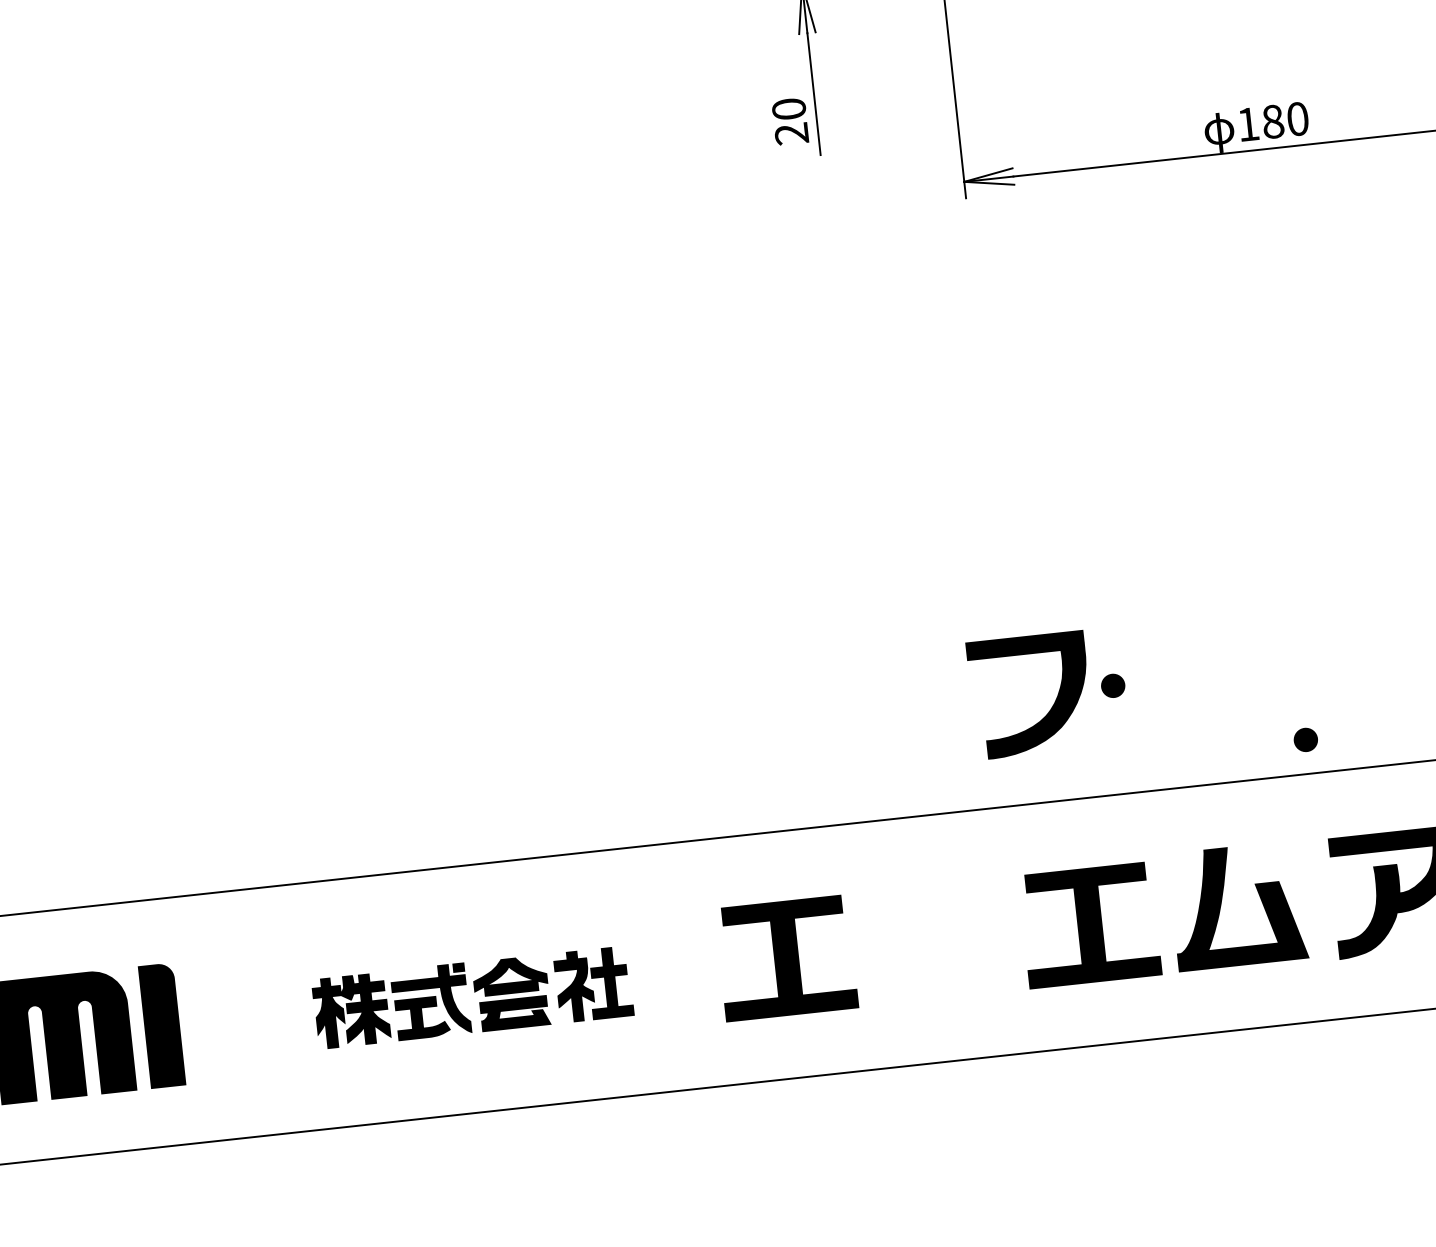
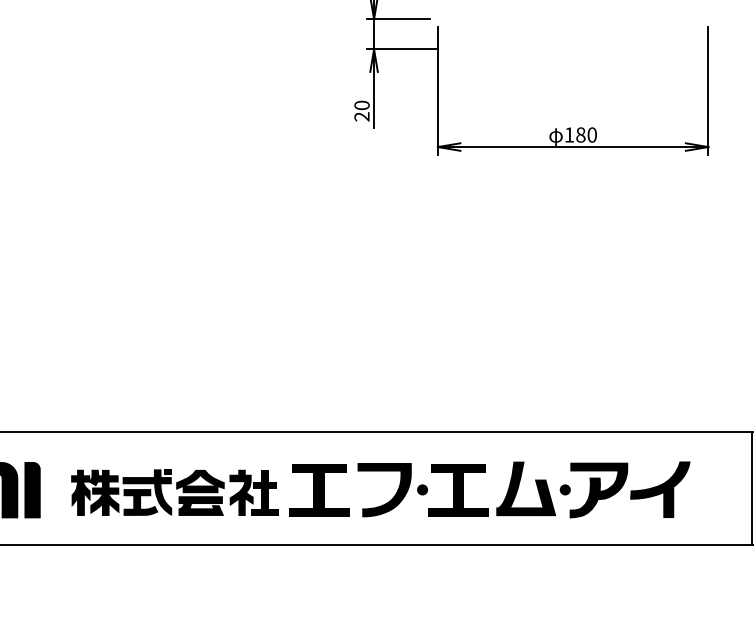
part: (1047, 694) -> (392, 490), moved
part: (1304, 739) -> (564, 489), moved
part: (471, 997) -> (174, 492), size x1.43

